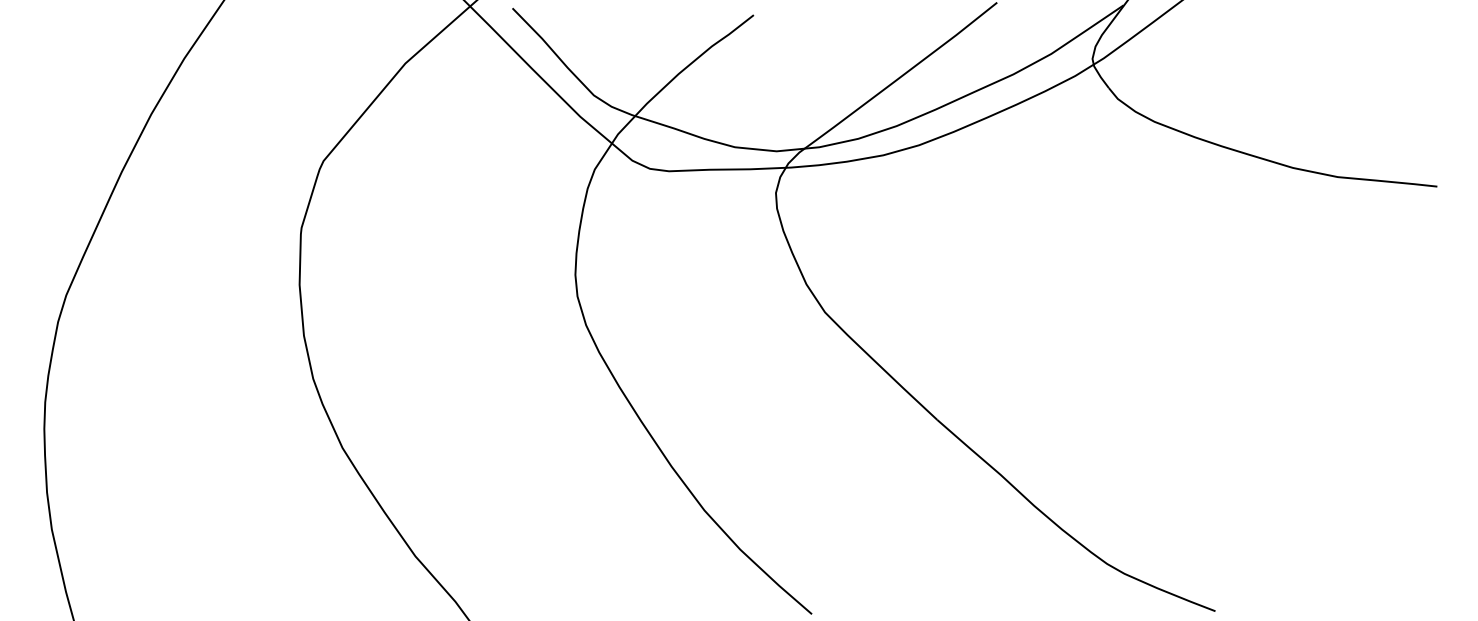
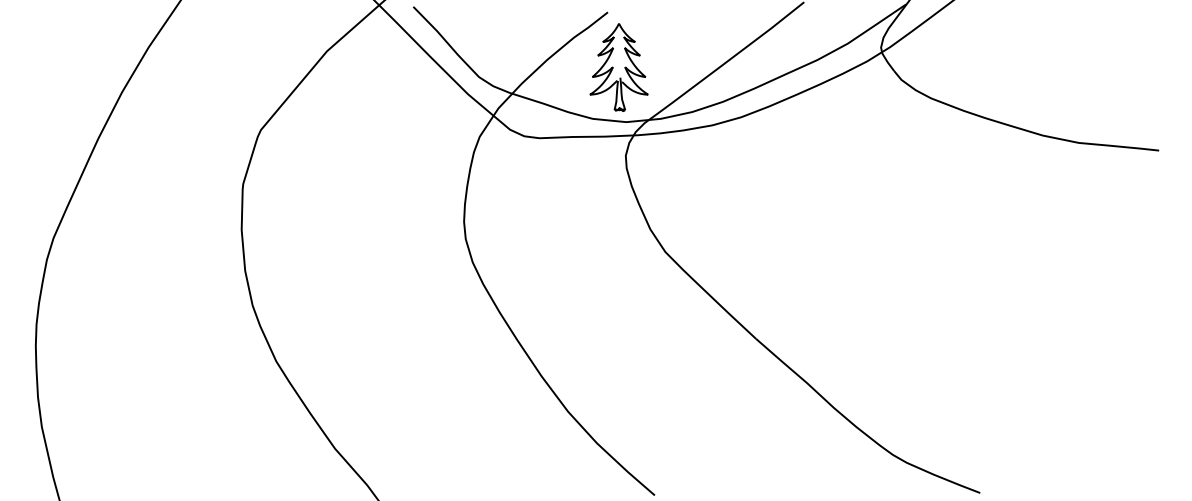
part: (767, 83) -> (618, 67), added

